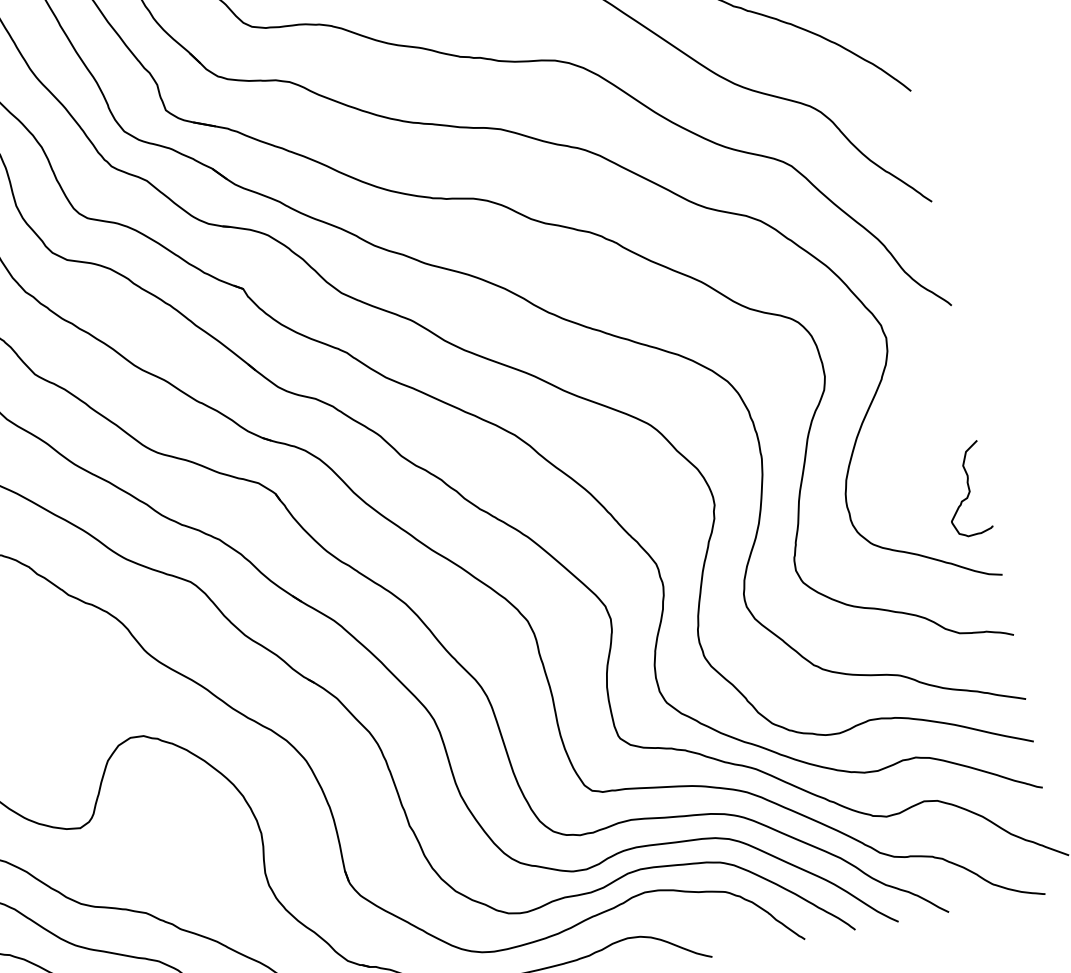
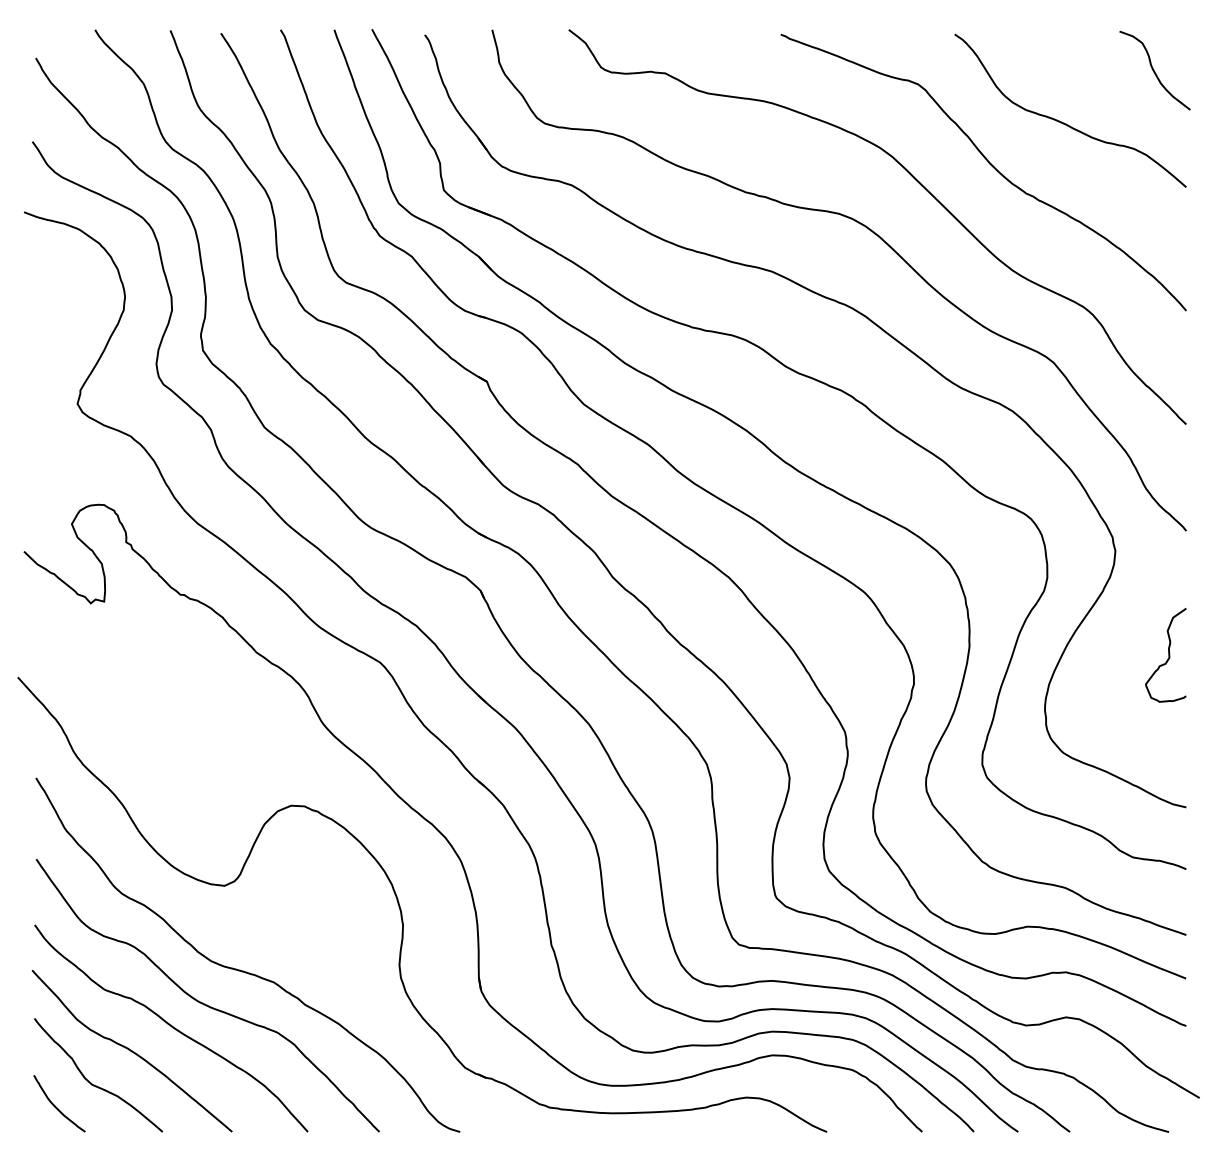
curve: (968, 489) -> (1168, 655), moved

